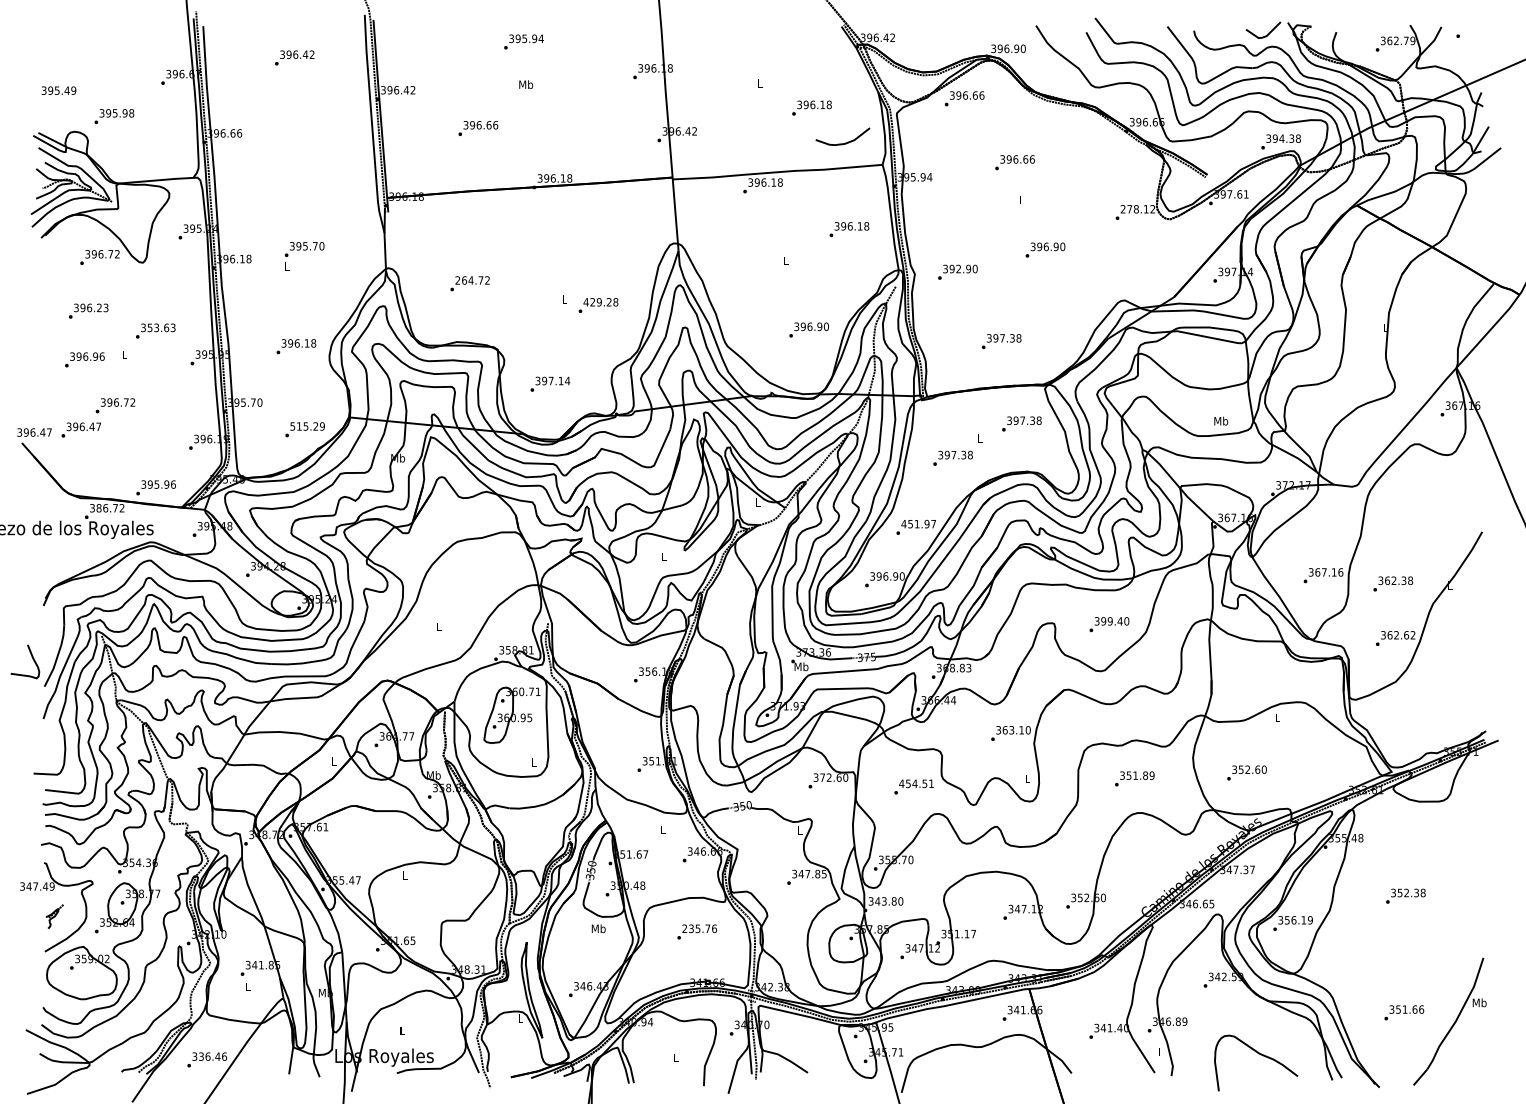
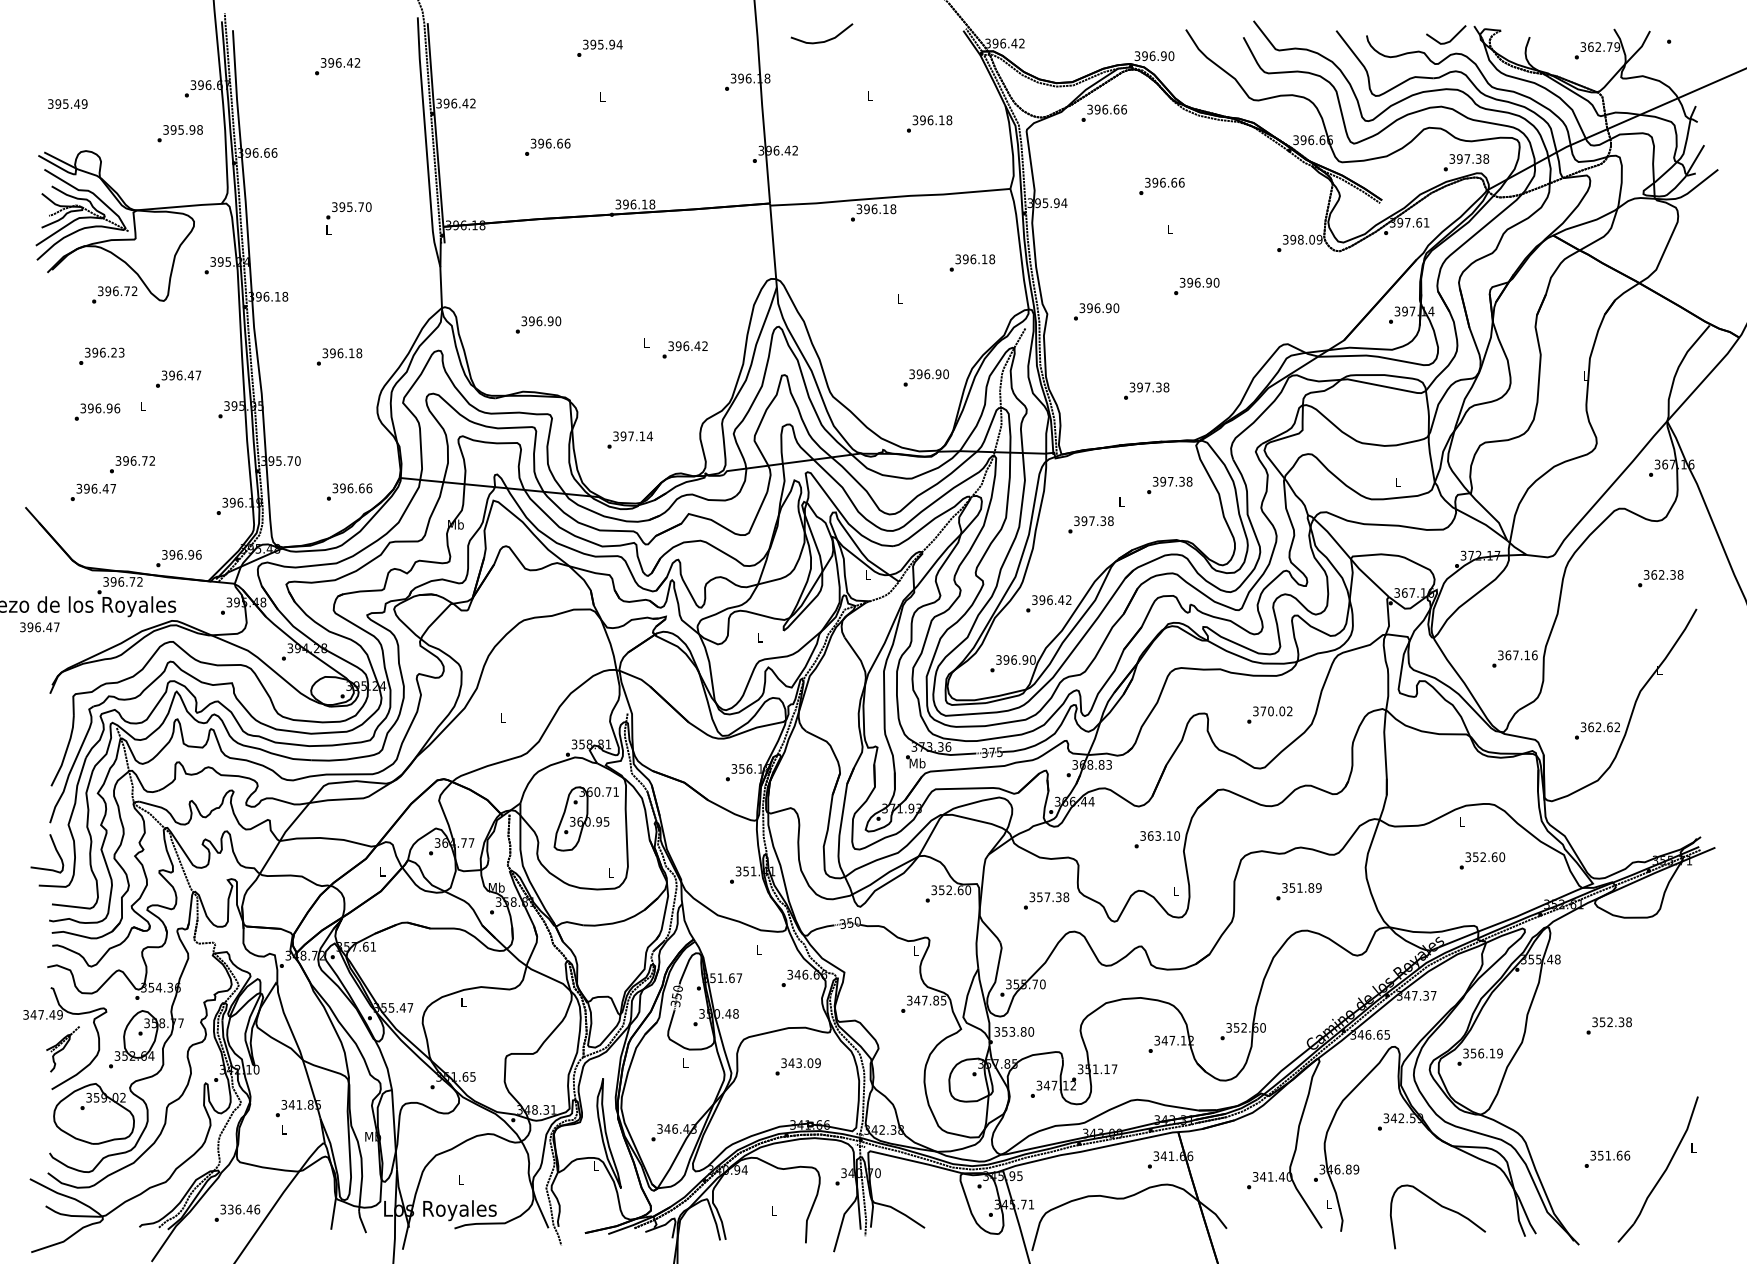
text: (526, 84) -> (602, 97), Mb -> L
text: (113, 116) -> (179, 133), moved
text: (1282, 138) -> (1467, 158), 394.38 -> 397.38
curve: (845, 142) -> (824, 40), moved
text: (1137, 209) -> (1302, 239), 278.12 -> 398.09
text: (304, 256) -> (348, 218), moved
text: (958, 269) -> (1097, 308), 392.90 -> 396.90
text: (472, 280) -> (541, 321), 264.72 -> 396.90
text: (600, 302) -> (687, 346), 429.28 -> 396.42
text: (161, 327) -> (185, 375), 353.63 -> 396.47
text: (296, 346) -> (339, 356), moved
text: (1220, 421) -> (1397, 482), Mb -> L
text: (307, 426) -> (352, 488), 515.29 -> 396.66
text: (34, 432) -> (39, 627), moved
text: (156, 484) -> (179, 554), 395.96 -> 396.96
text: (98, 507) -> (113, 581), 386.72 -> 396.72
text: (918, 524) -> (1051, 600), 451.97 -> 396.42
text: (1393, 583) -> (1660, 578), moved
text: (1115, 621) -> (1276, 711), 399.40 -> 370.02
curve: (32, 659) -> (55, 850), moved
text: (1247, 772) -> (1482, 860), moved
text: (822, 777) -> (941, 890), 372.60 -> 352.60
text: (916, 783) -> (1049, 897), 454.51 -> 357.38
text: (877, 901) -> (1004, 1031), 343.80 -> 353.80
part: (54, 916) -> (62, 1049), size x1.67
text: (598, 929) -> (685, 1063), Mb -> L
text: (699, 929) -> (800, 1063), 235.76 -> 343.09
text: (1479, 1002) -> (1693, 1147), Mb -> L

